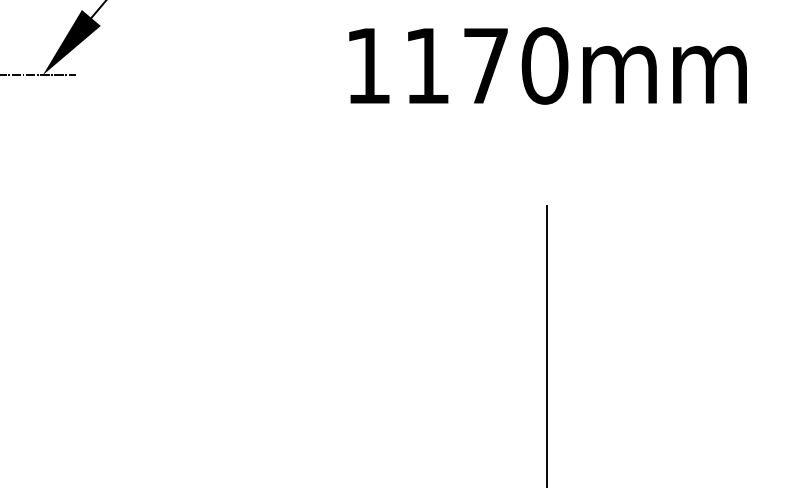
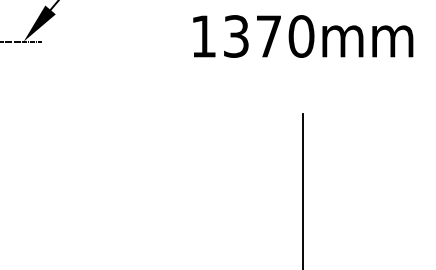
text: (427, 65) -> (236, 36), 1170mm -> 1370mm

